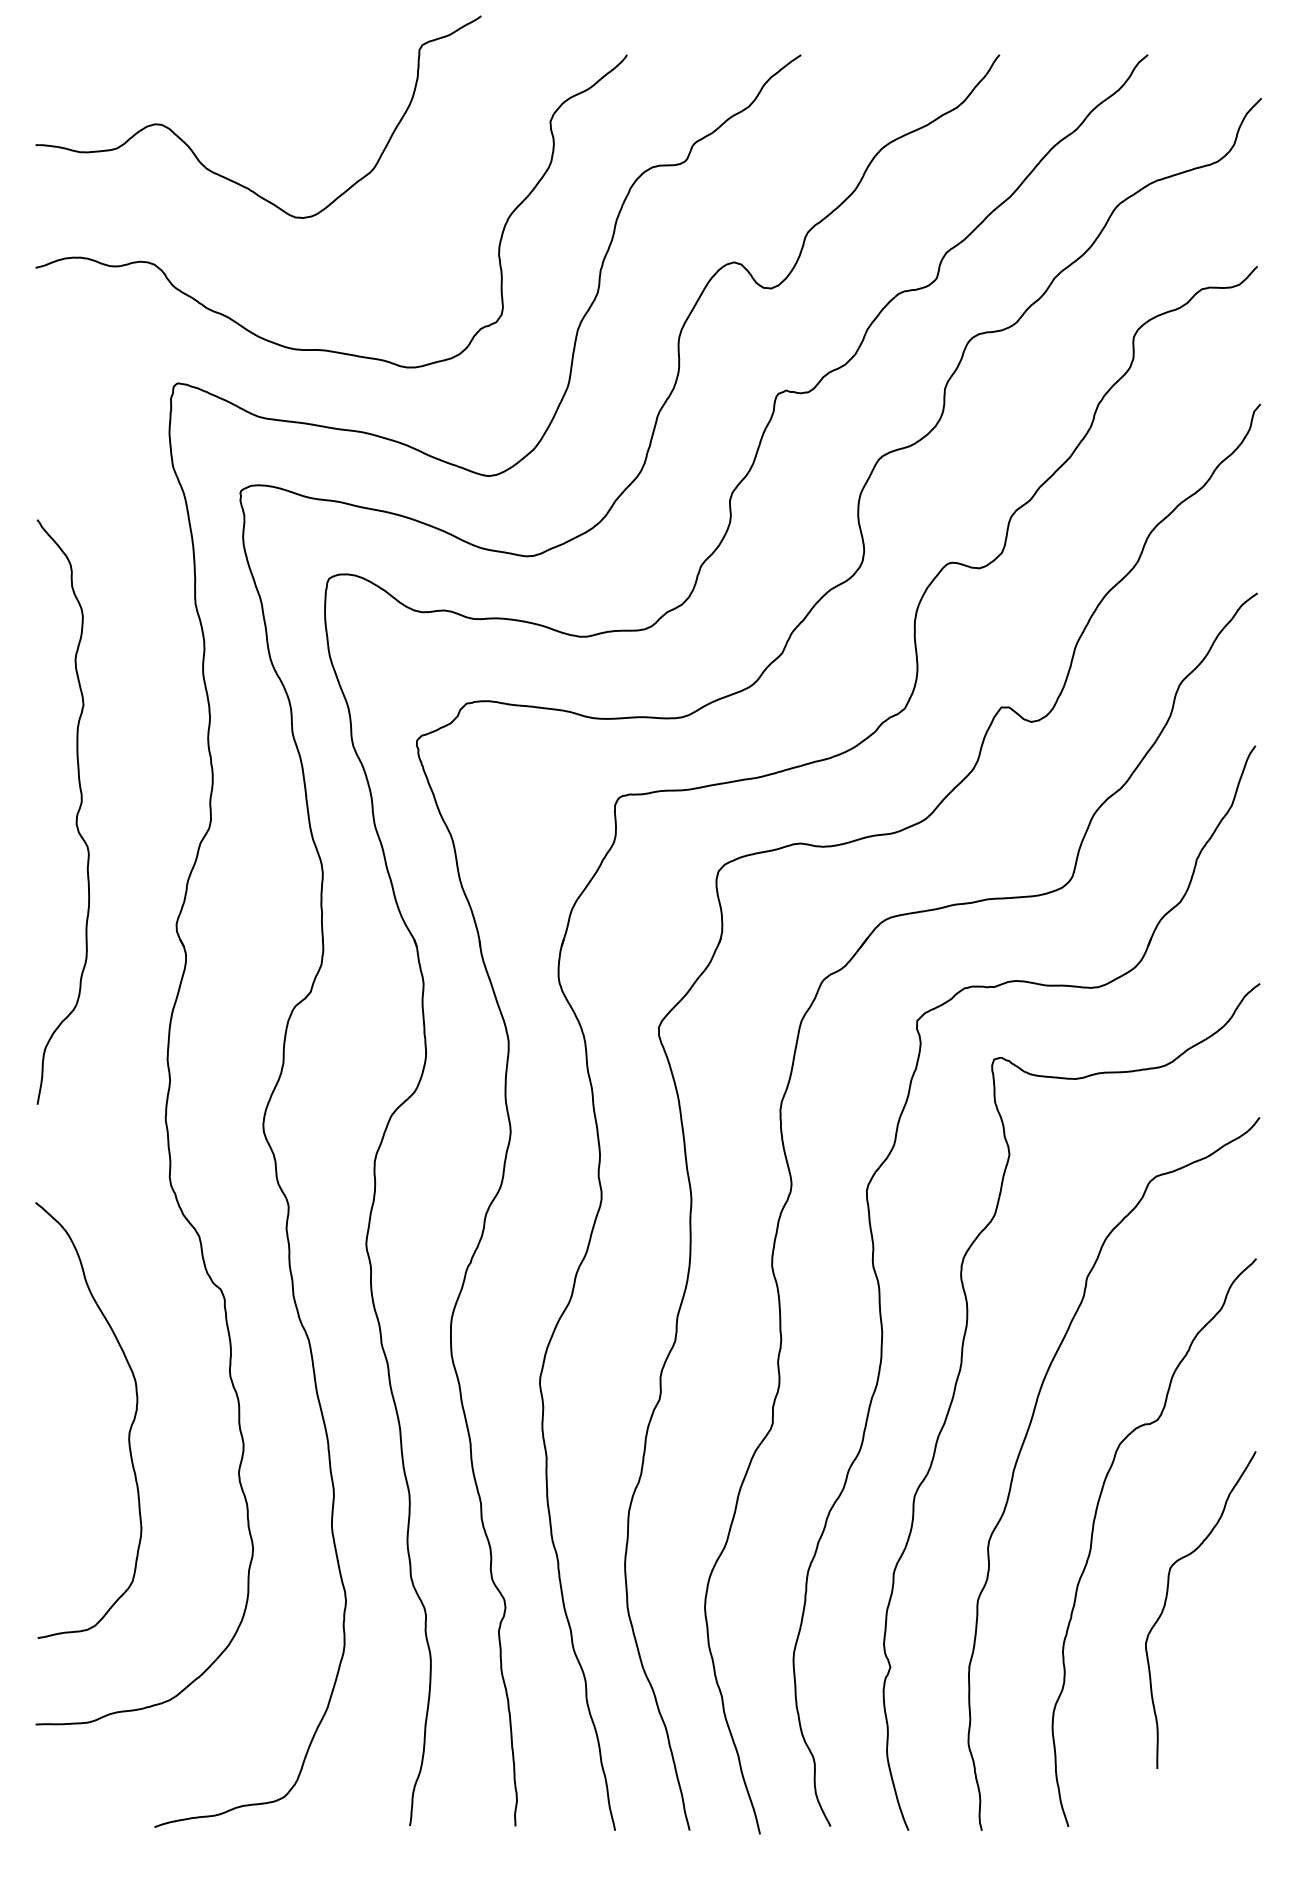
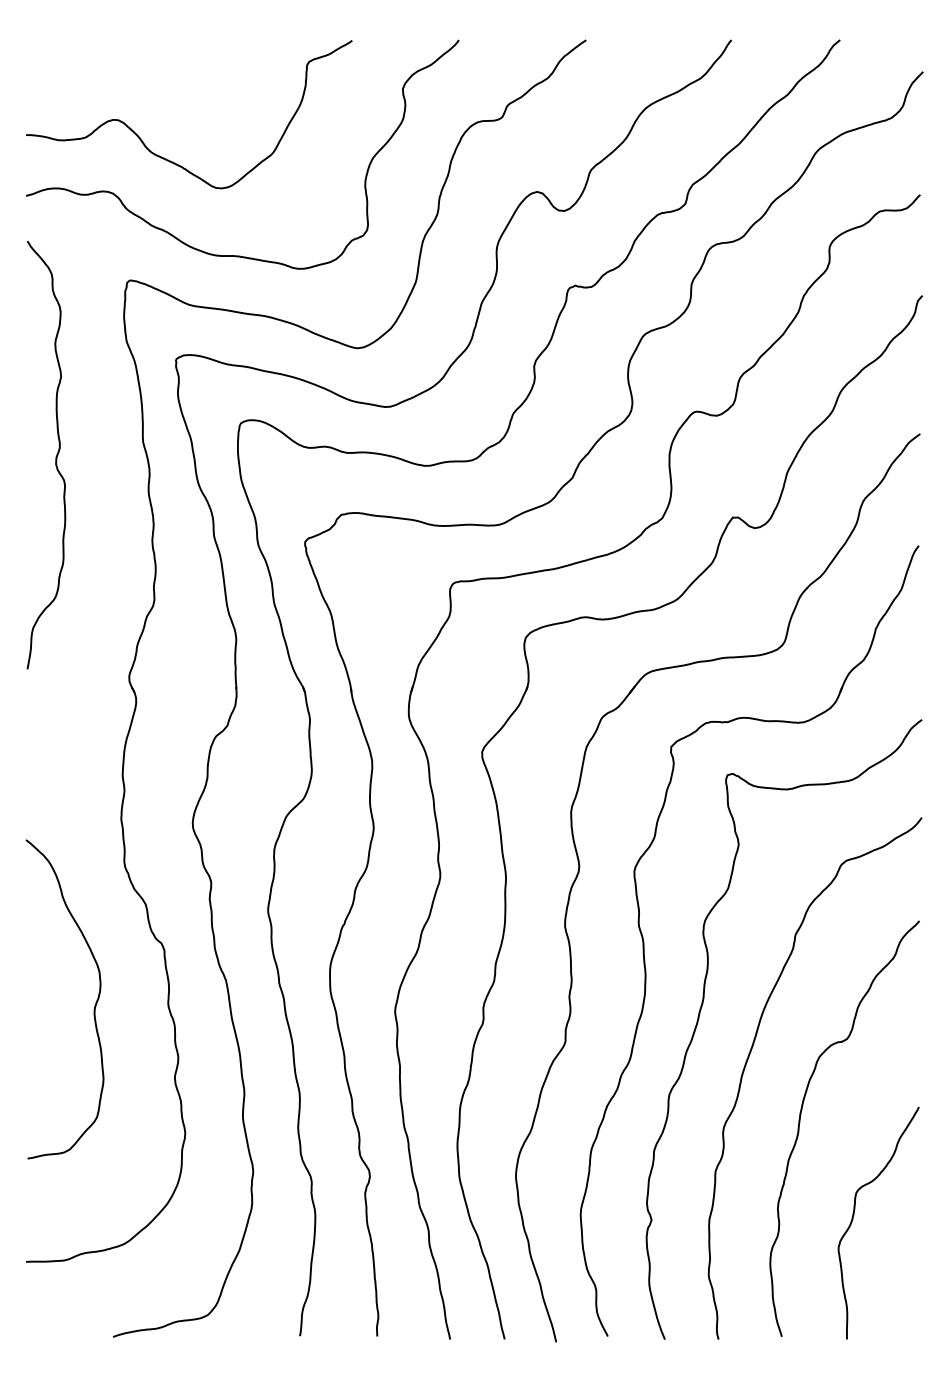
curve: (227, 177) -> (166, 158), moved
curve: (75, 813) -> (55, 456), moved
curve: (129, 1428) -> (94, 1005), moved
curve: (1167, 1599) -> (854, 1215), moved

